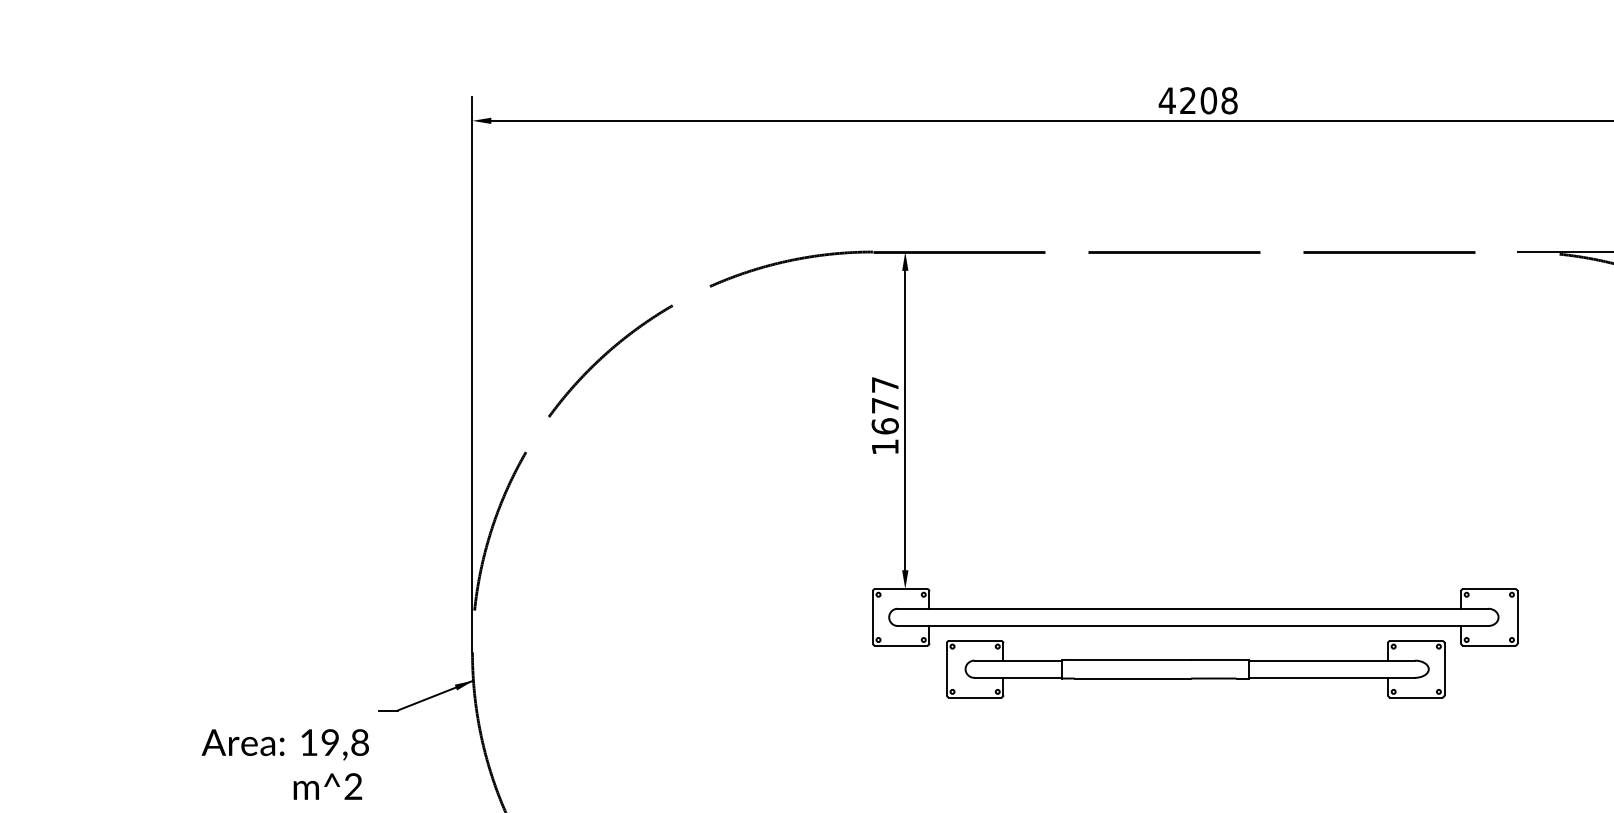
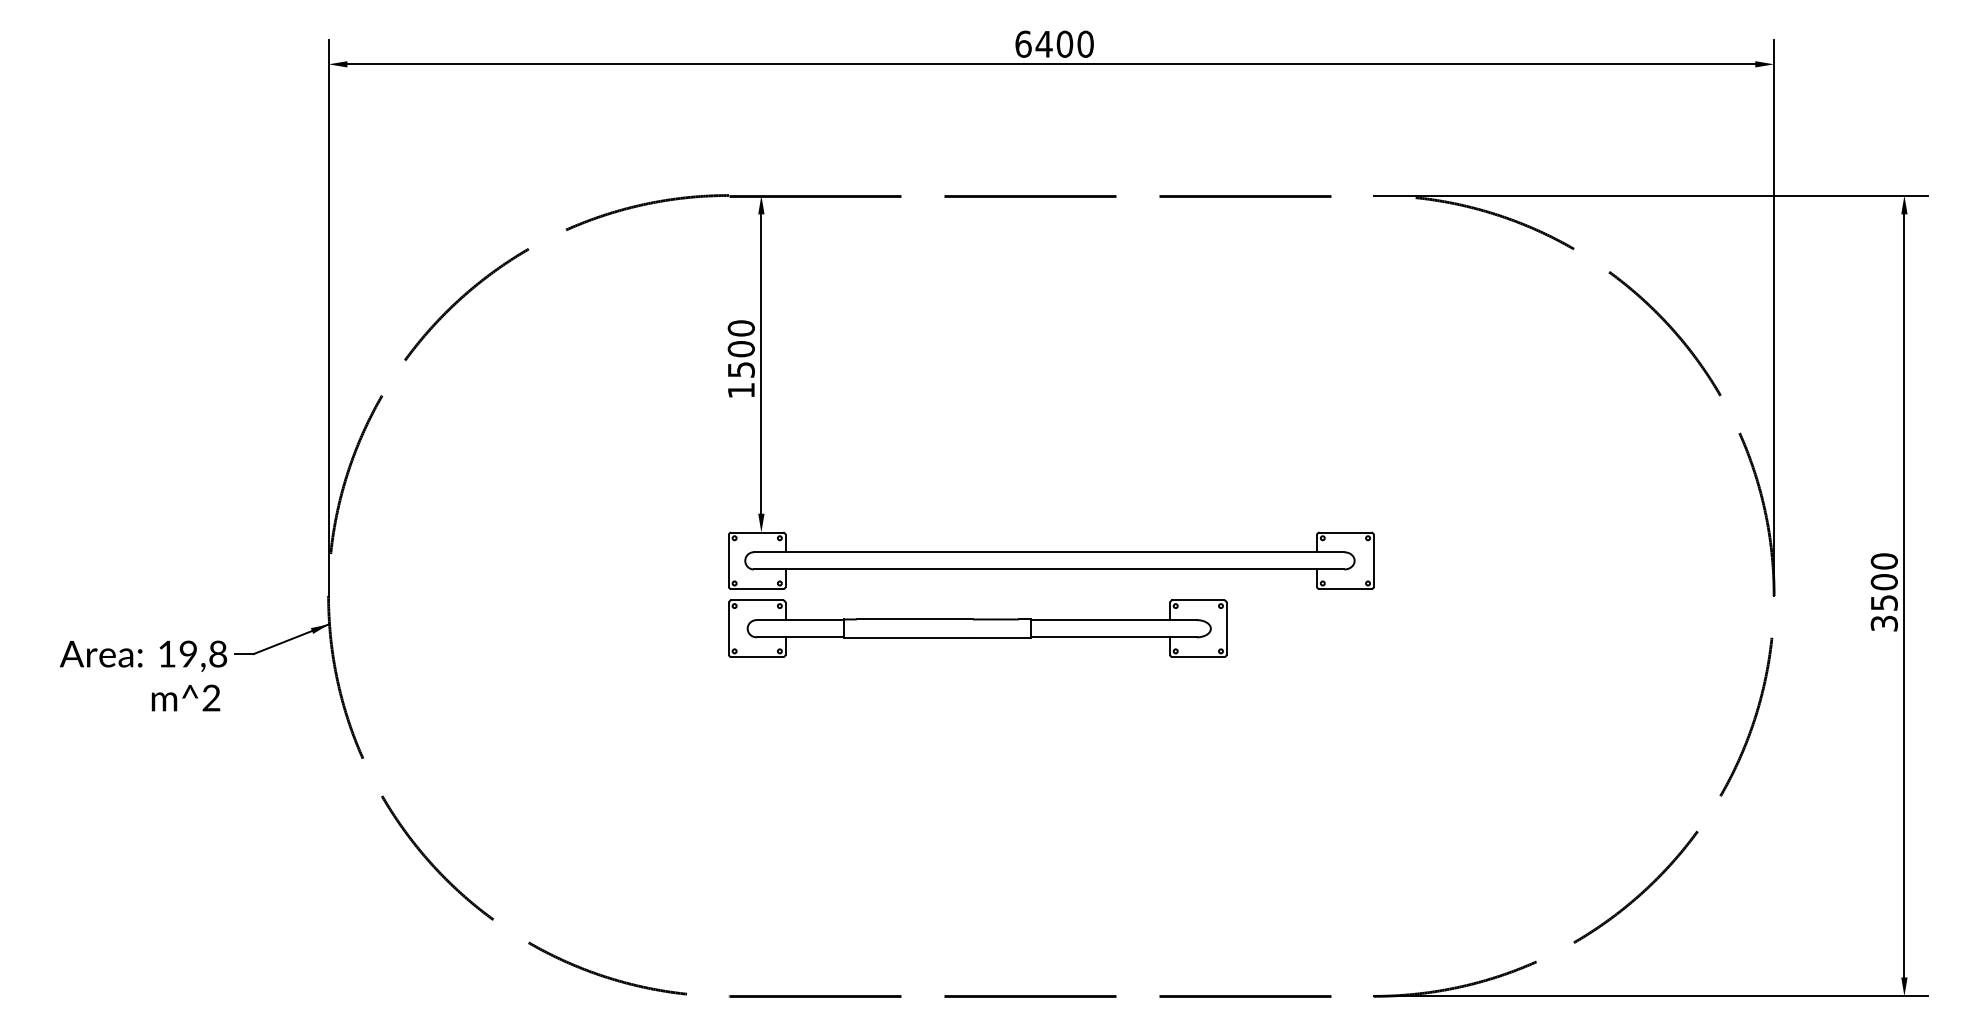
text: (1197, 100) -> (1053, 43), 4208 -> 6400
text: (884, 405) -> (740, 348), 1677 -> 1500
part: (1195, 669) -> (977, 628), moved
text: (285, 764) -> (143, 675), moved

